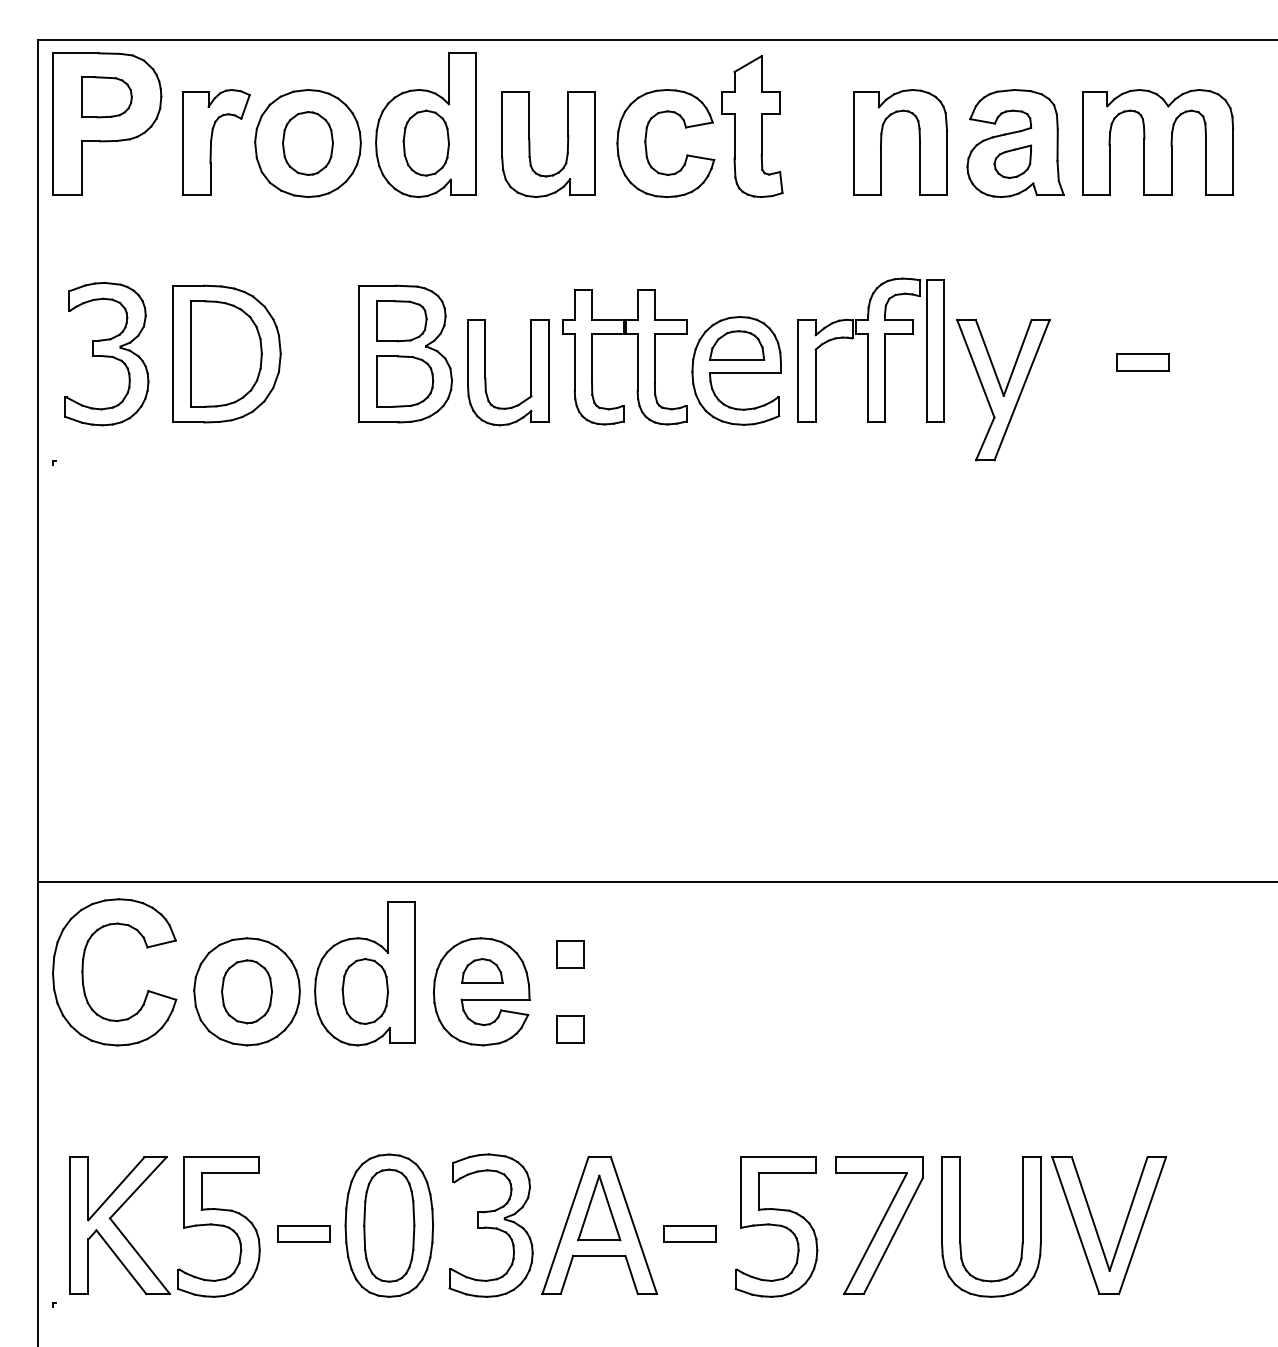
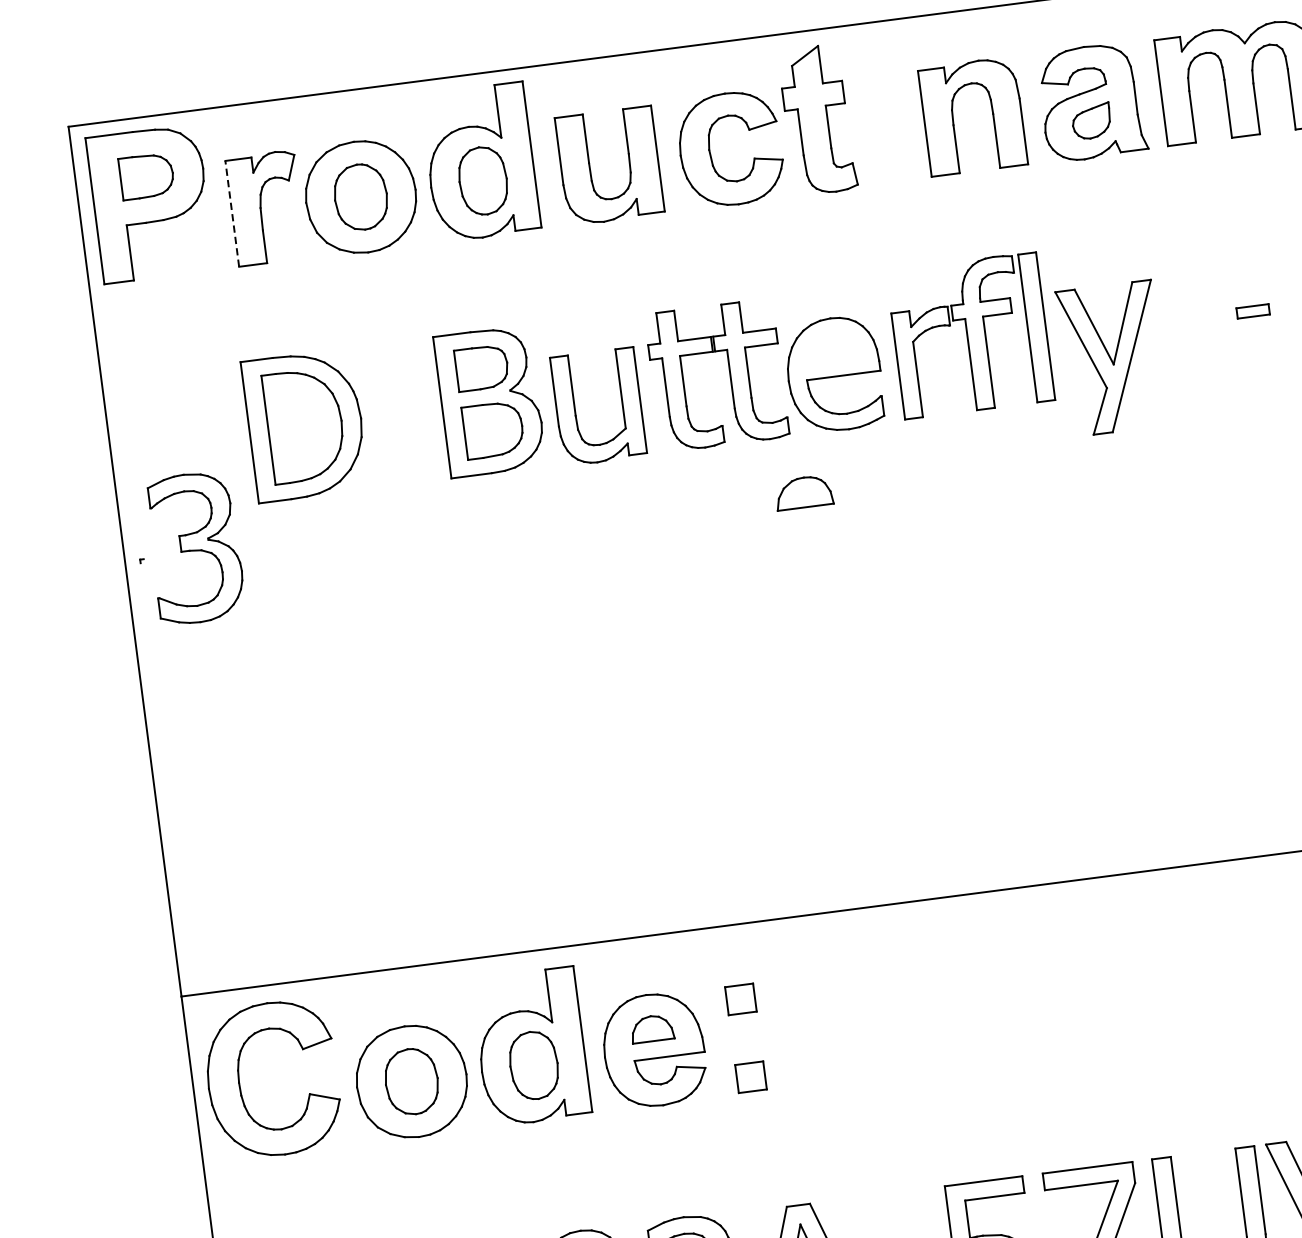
line: (183, 143) -> (232, 213), solid -> dashed
part: (737, 345) -> (804, 492), moved
part: (106, 353) -> (194, 547), moved
part: (1142, 362) -> (1252, 311), size x0.6

